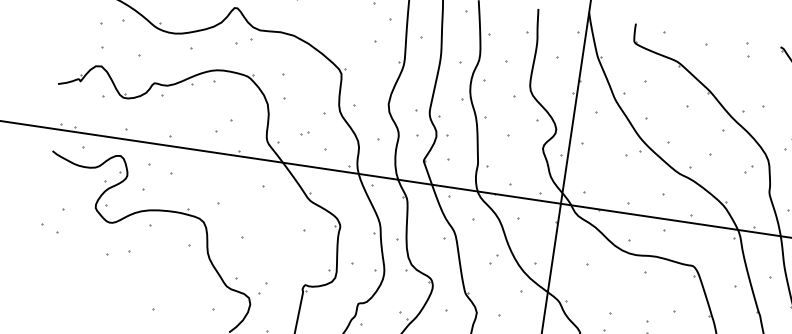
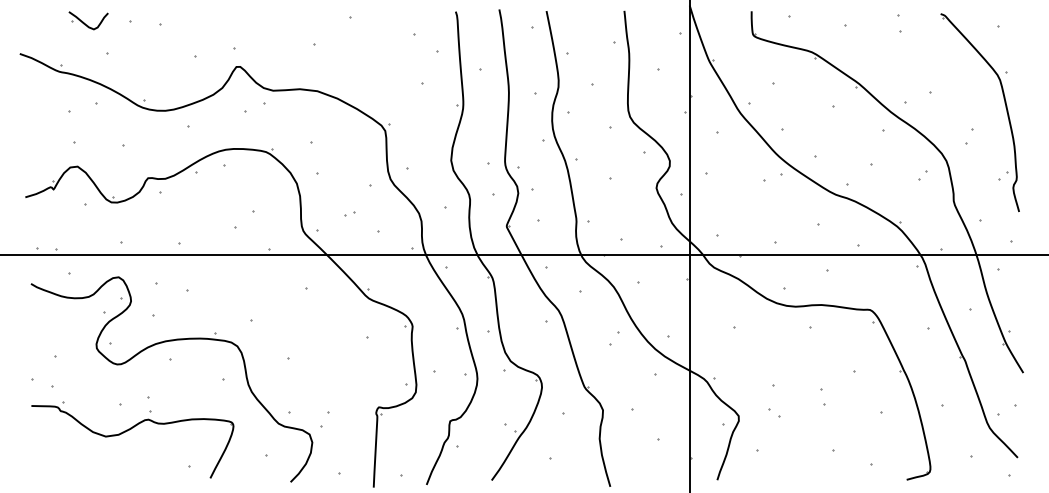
part: (109, 275) -> (127, 431), added

